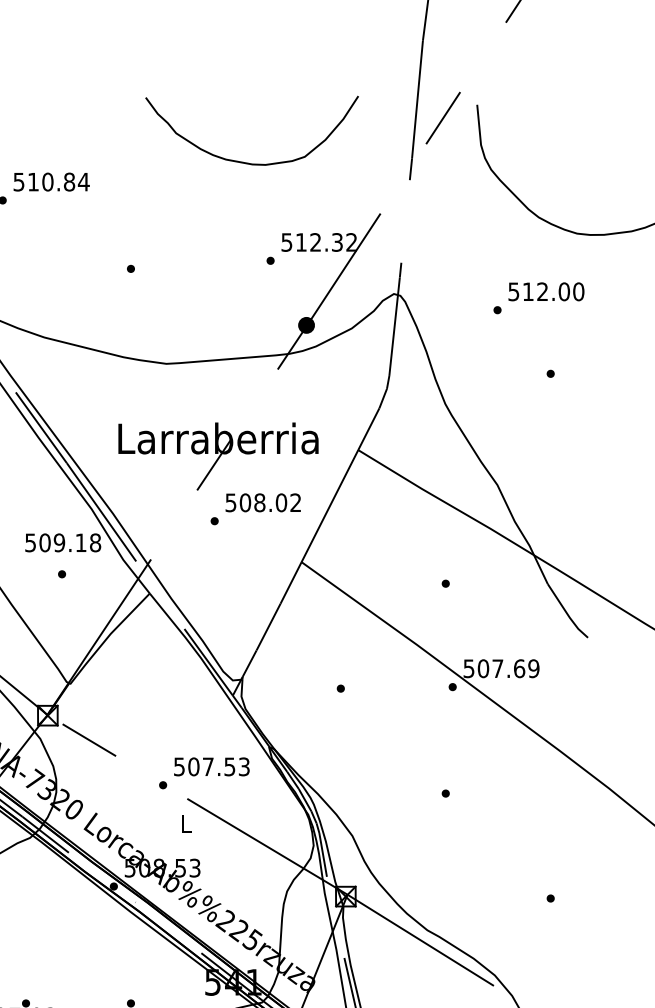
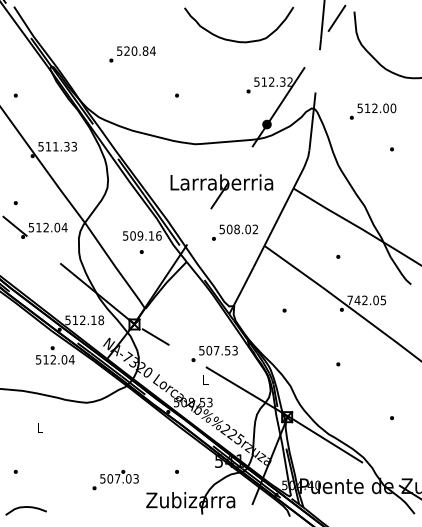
text: (32, 180) -> (126, 50), 510.84 -> 520.84
text: (537, 297) -> (372, 111), moved
text: (254, 508) -> (234, 232), moved
text: (94, 541) -> (158, 235), 509.18 -> 509.16
text: (500, 668) -> (366, 300), 507.69 -> 742.05

